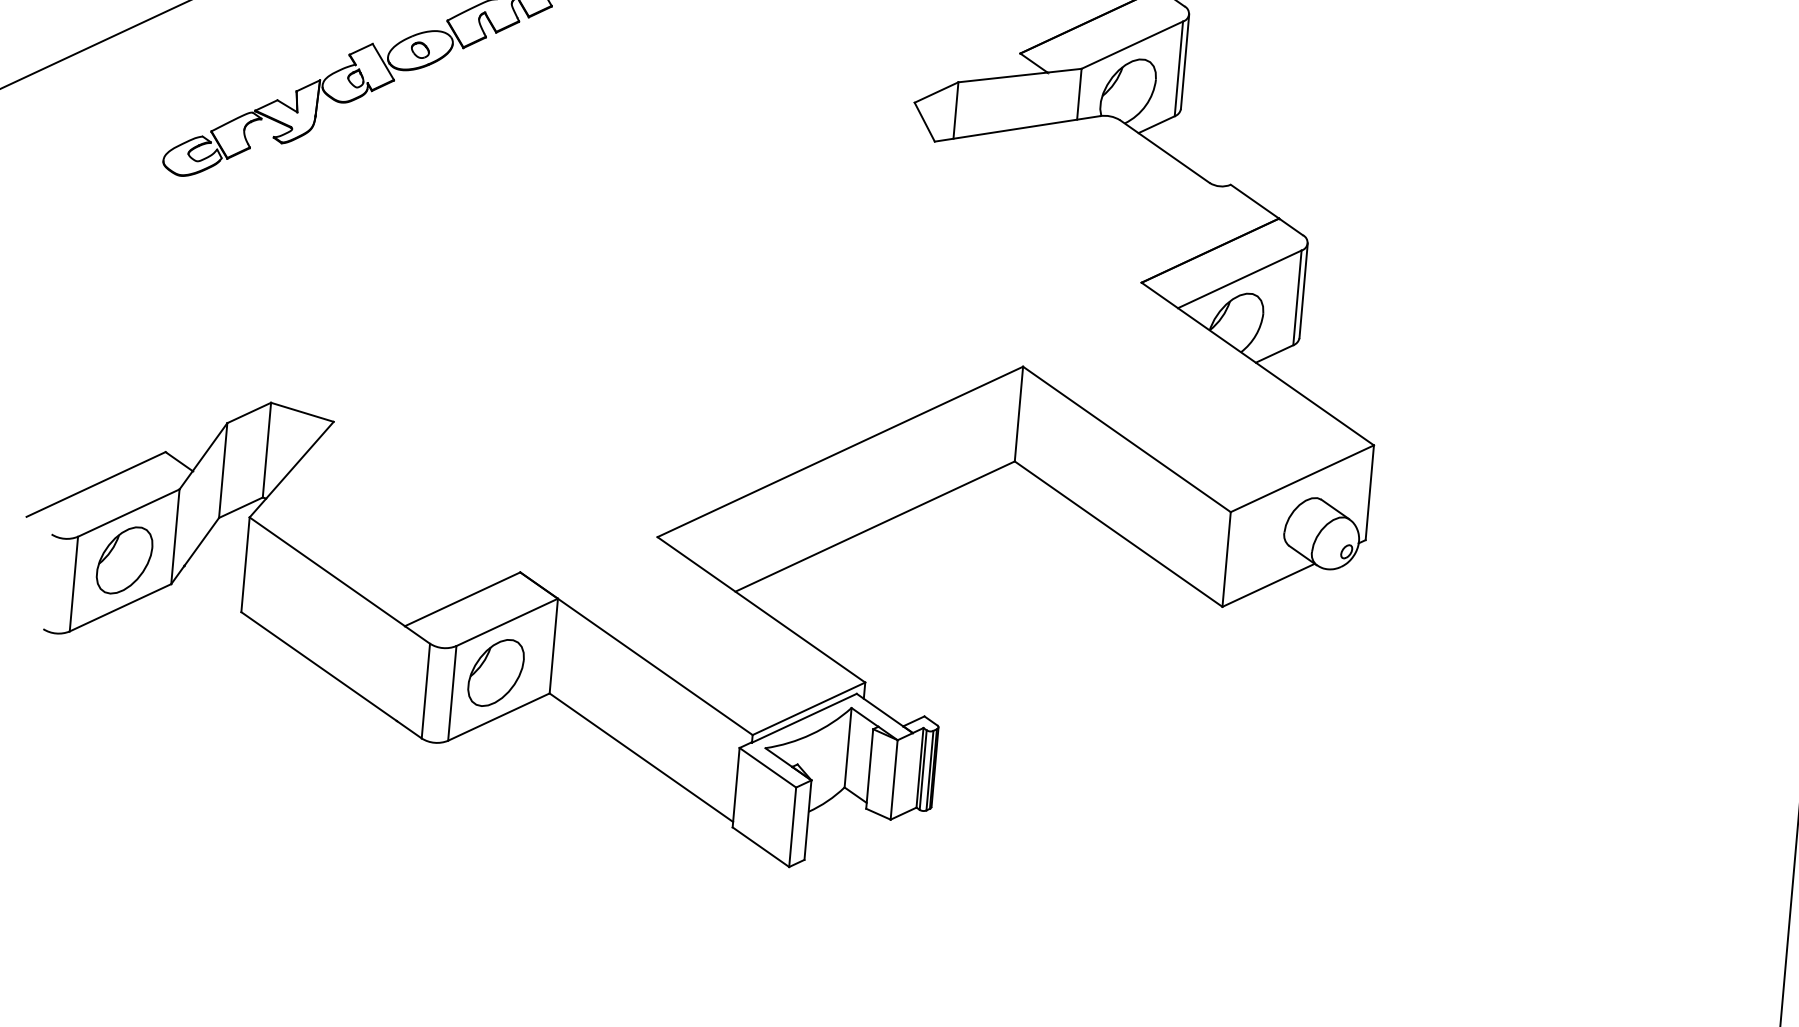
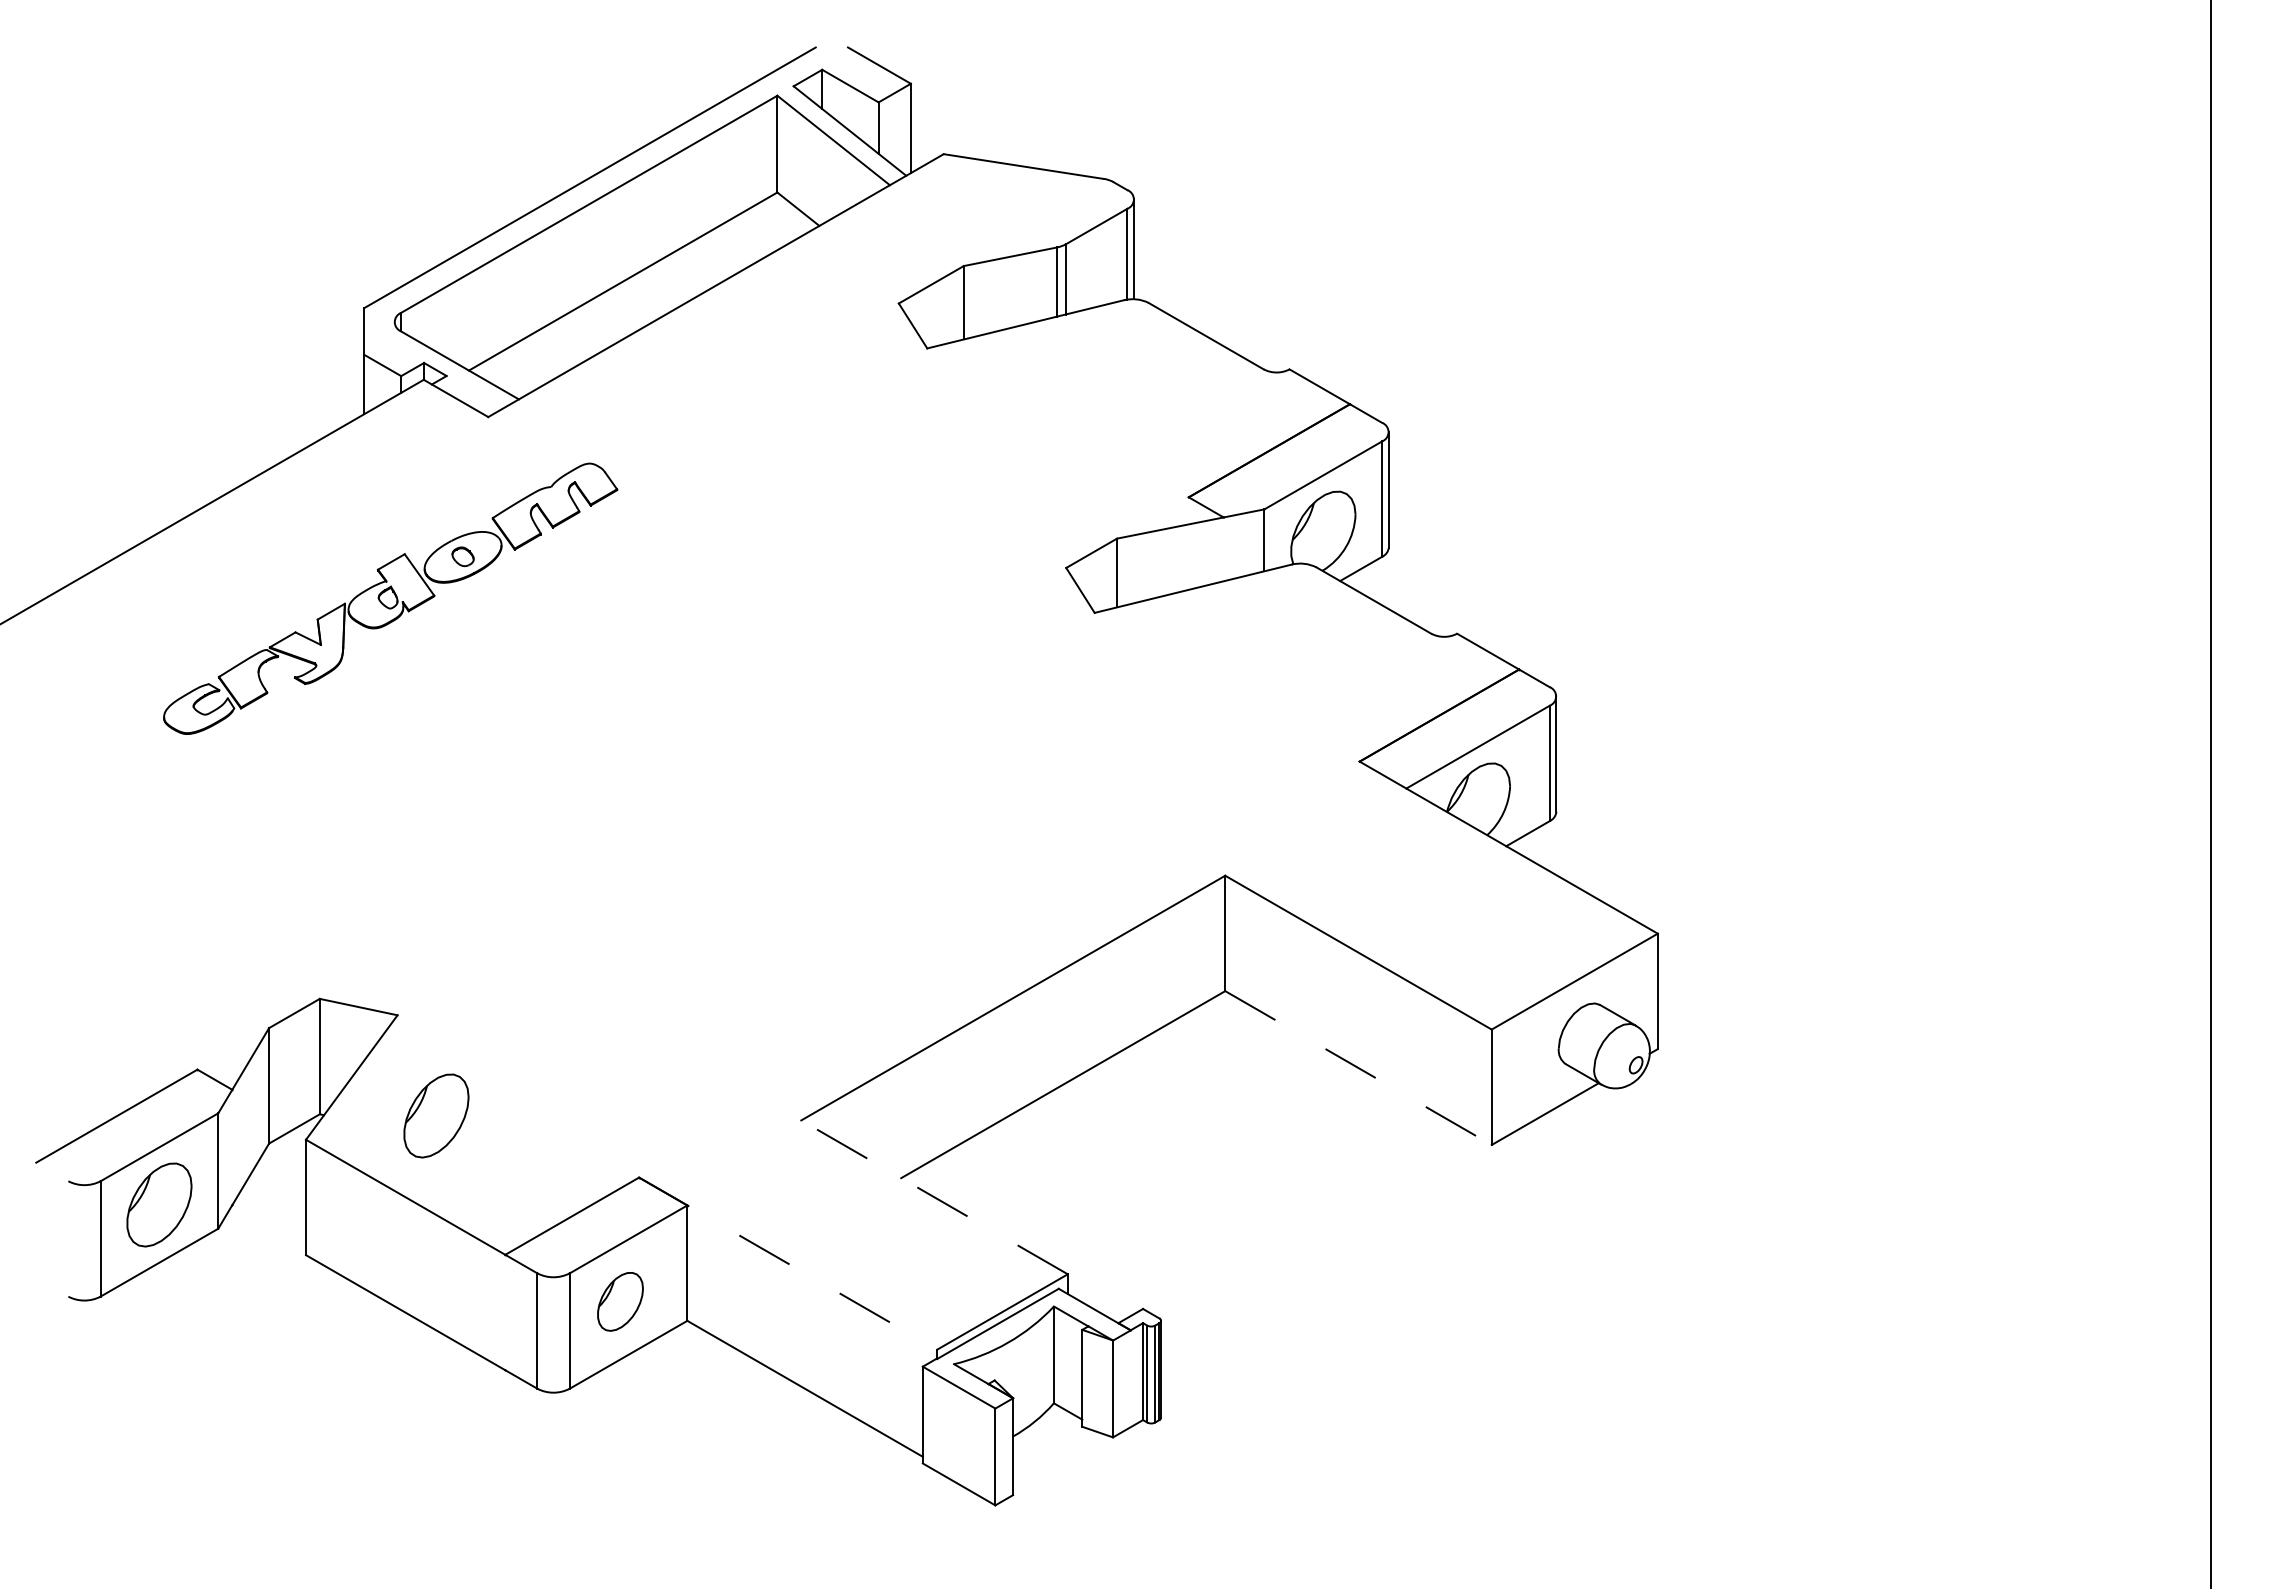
part: (358, 506) -> (436, 1115), added
line: (1118, 534) -> (1358, 1068), solid -> dashed
line: (761, 609) -> (934, 1197), solid -> dashed
line: (636, 653) -> (788, 1263), solid -> dashed
part: (496, 672) -> (620, 1301), size x0.7

